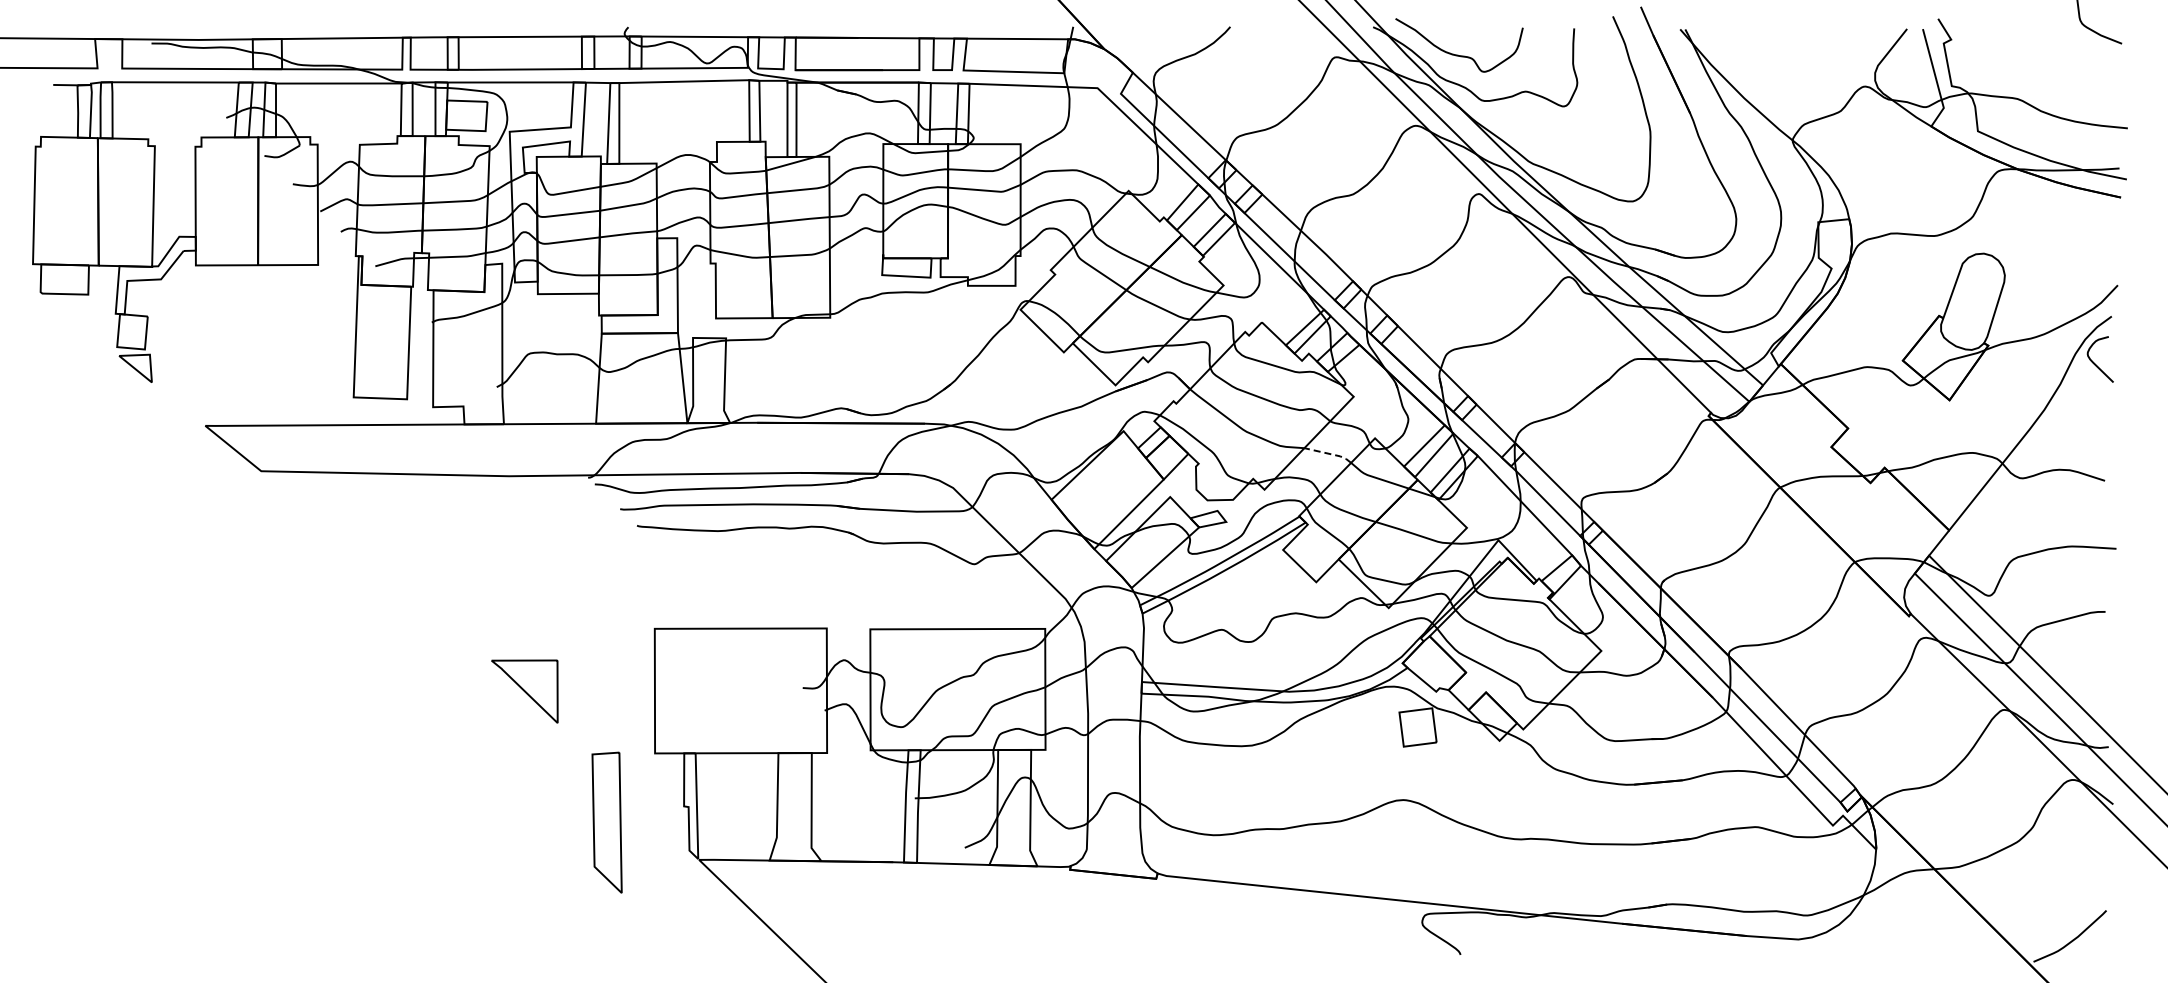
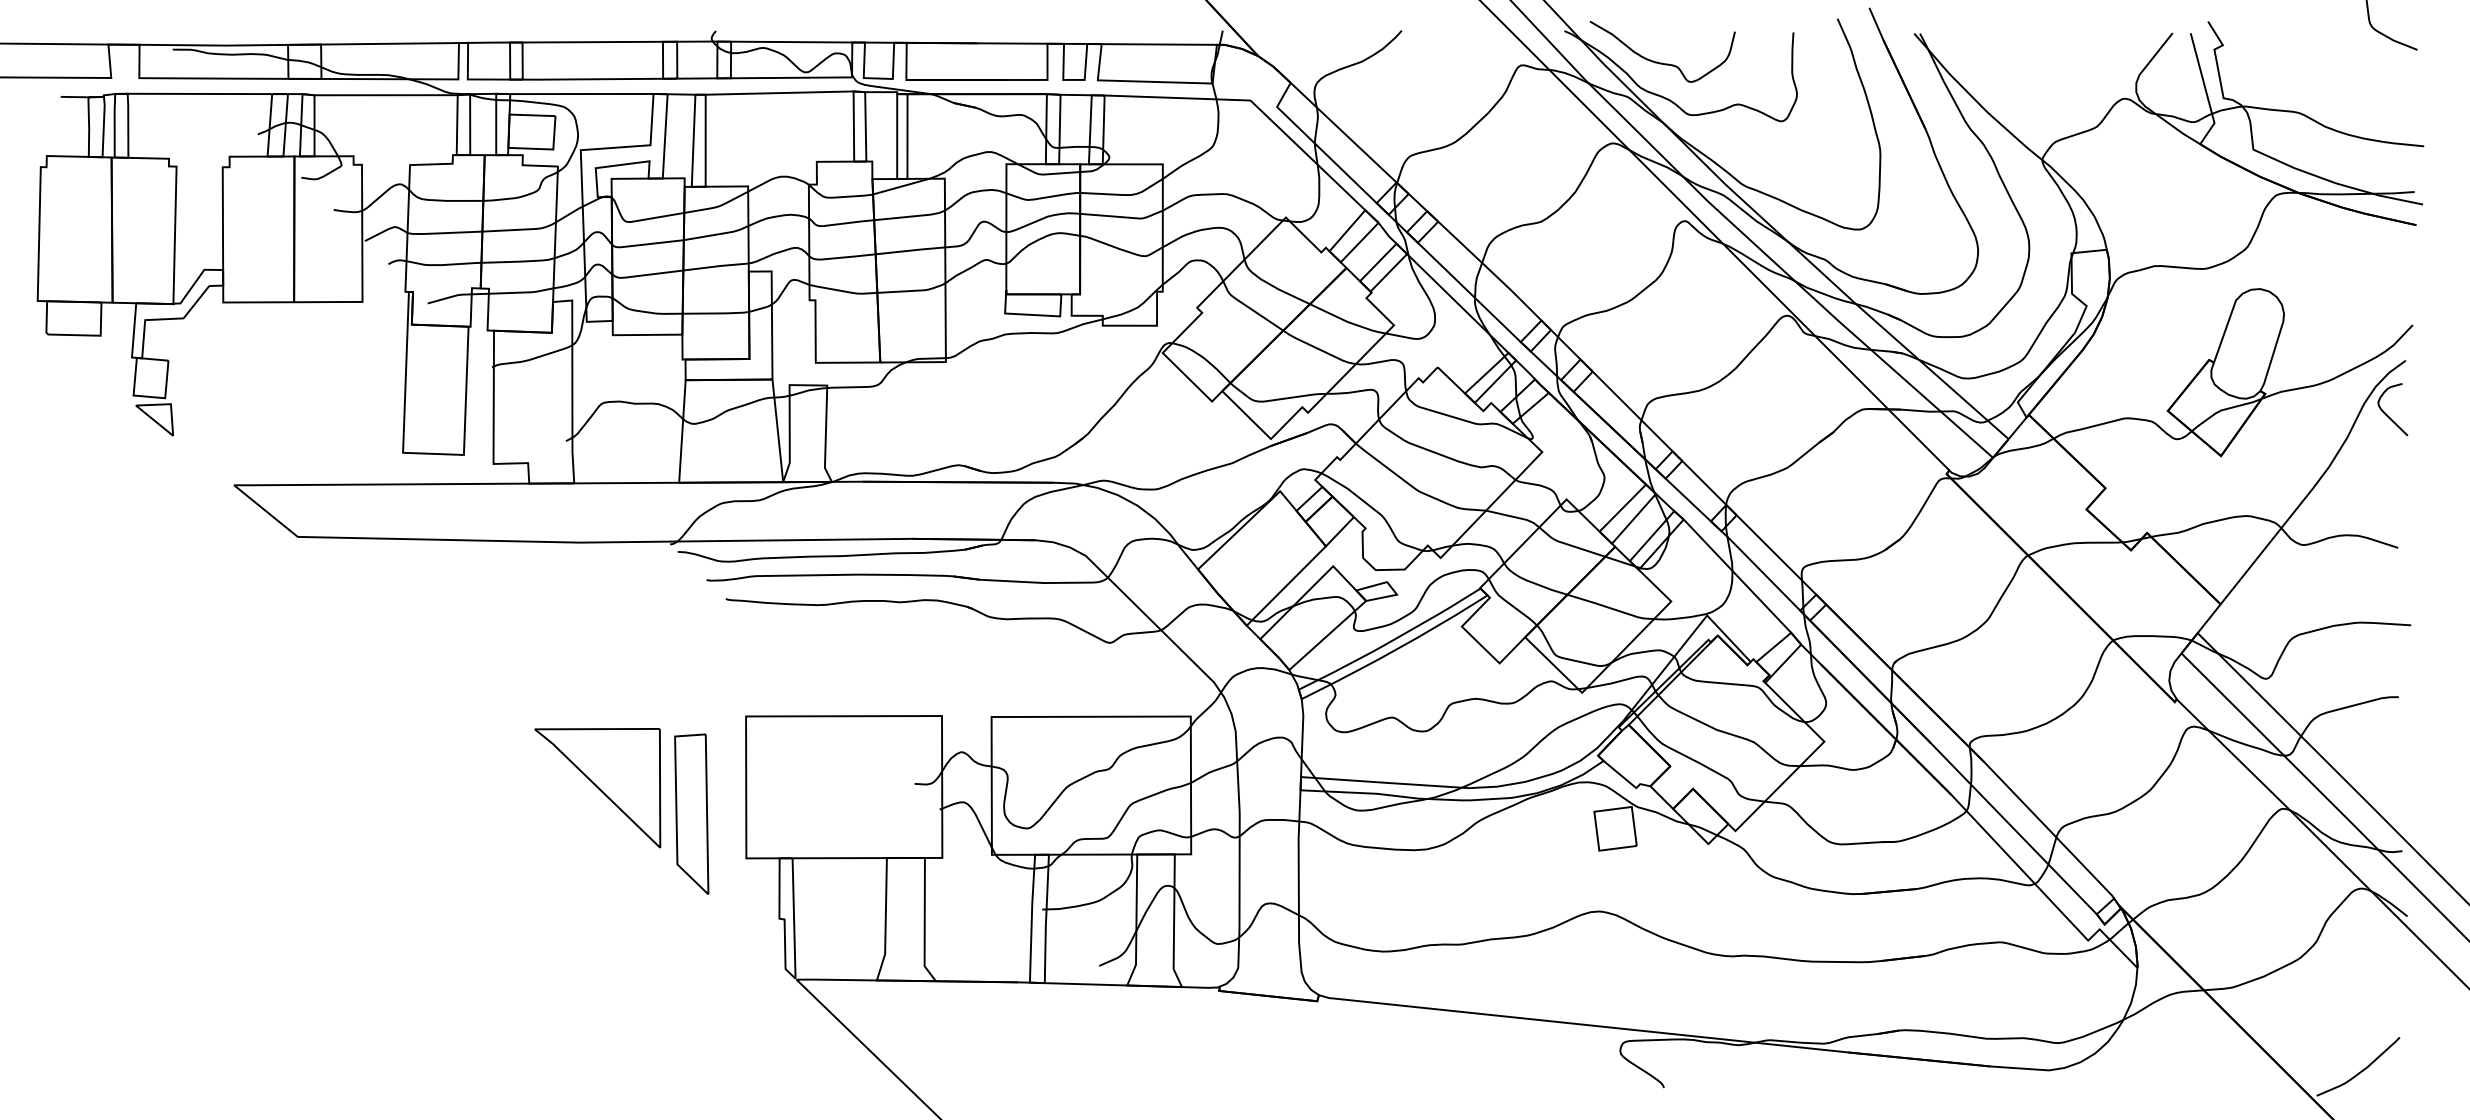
line: (1329, 453) -> (1514, 516), dashed -> solid
part: (524, 691) -> (597, 787), size x1.67
part: (606, 822) -> (691, 814), moved

